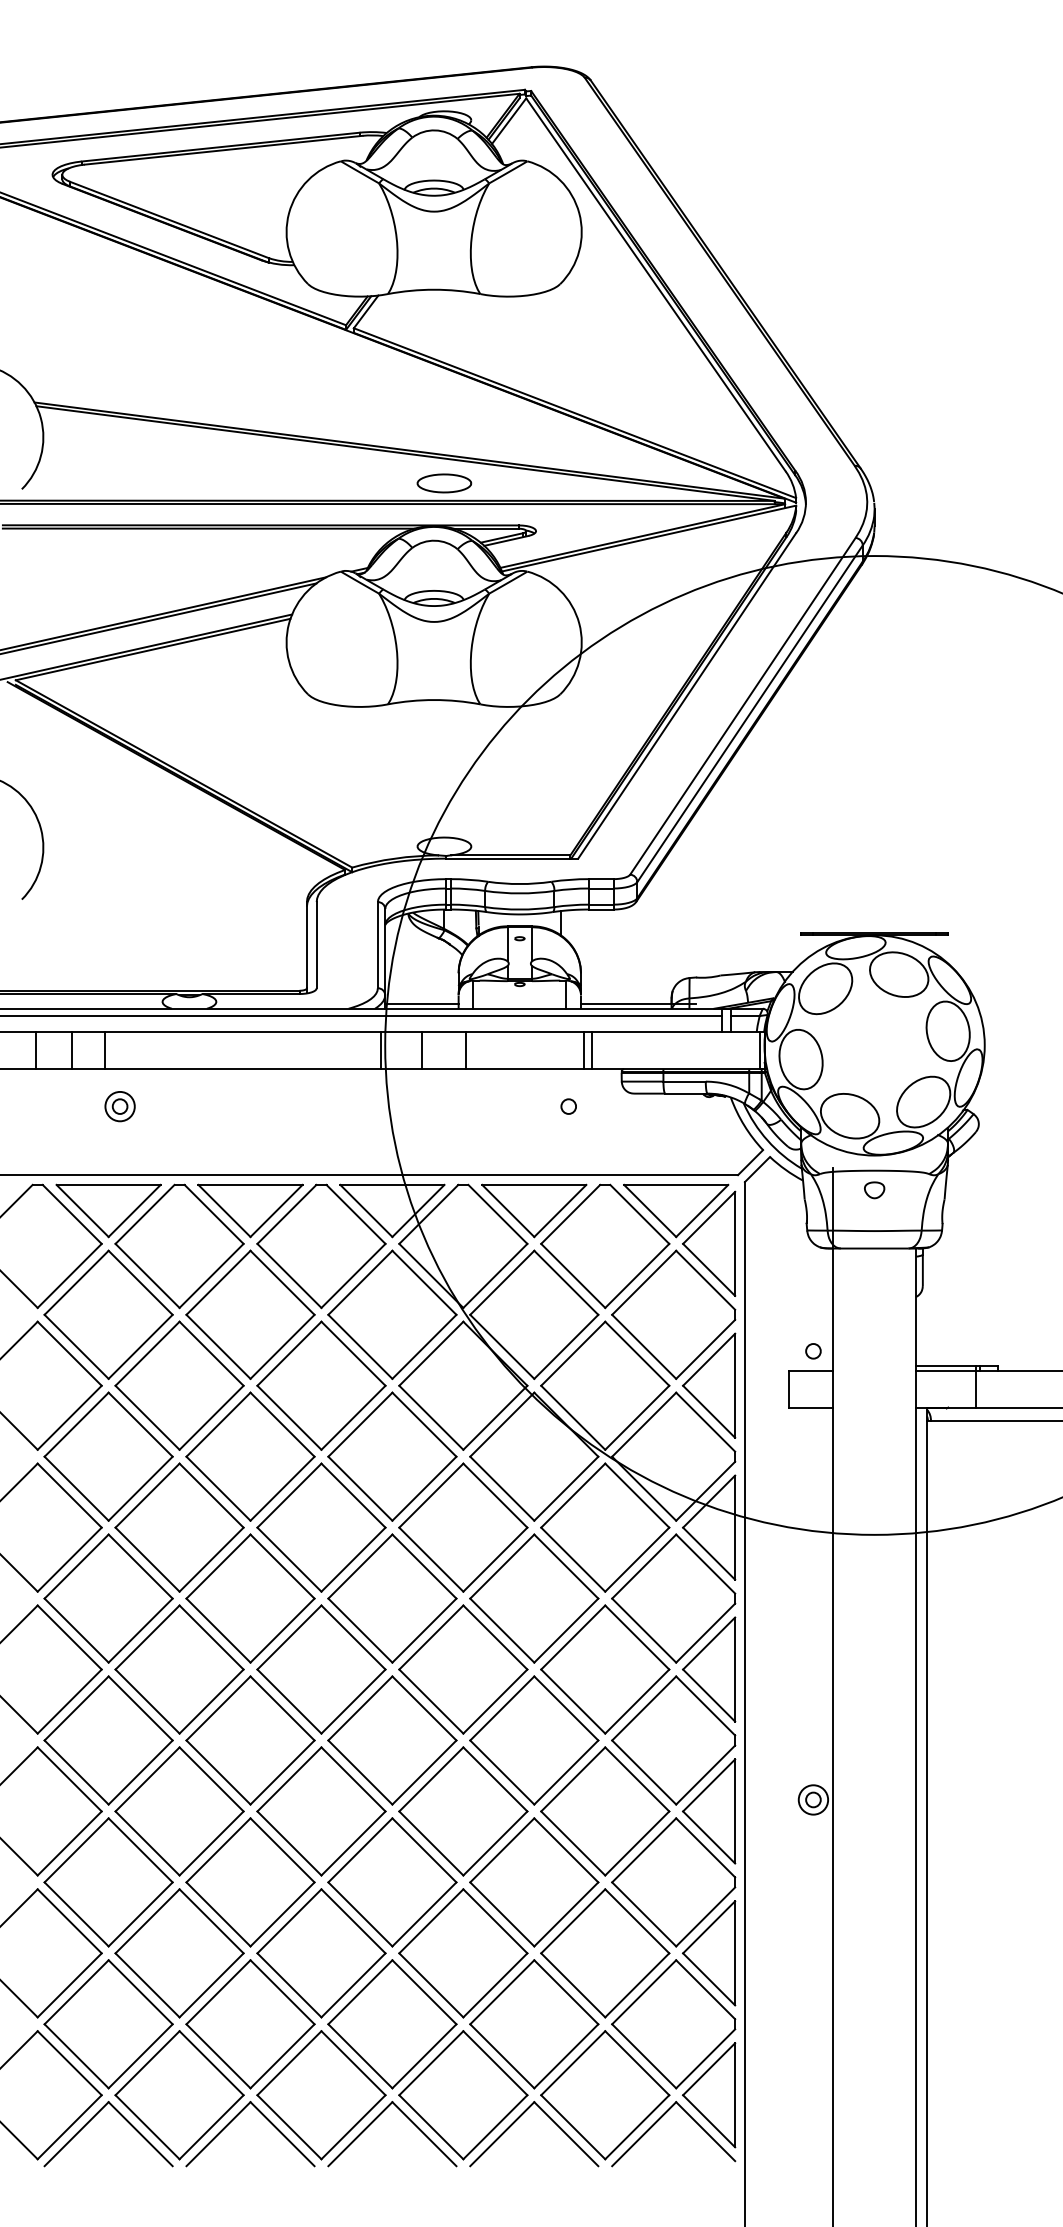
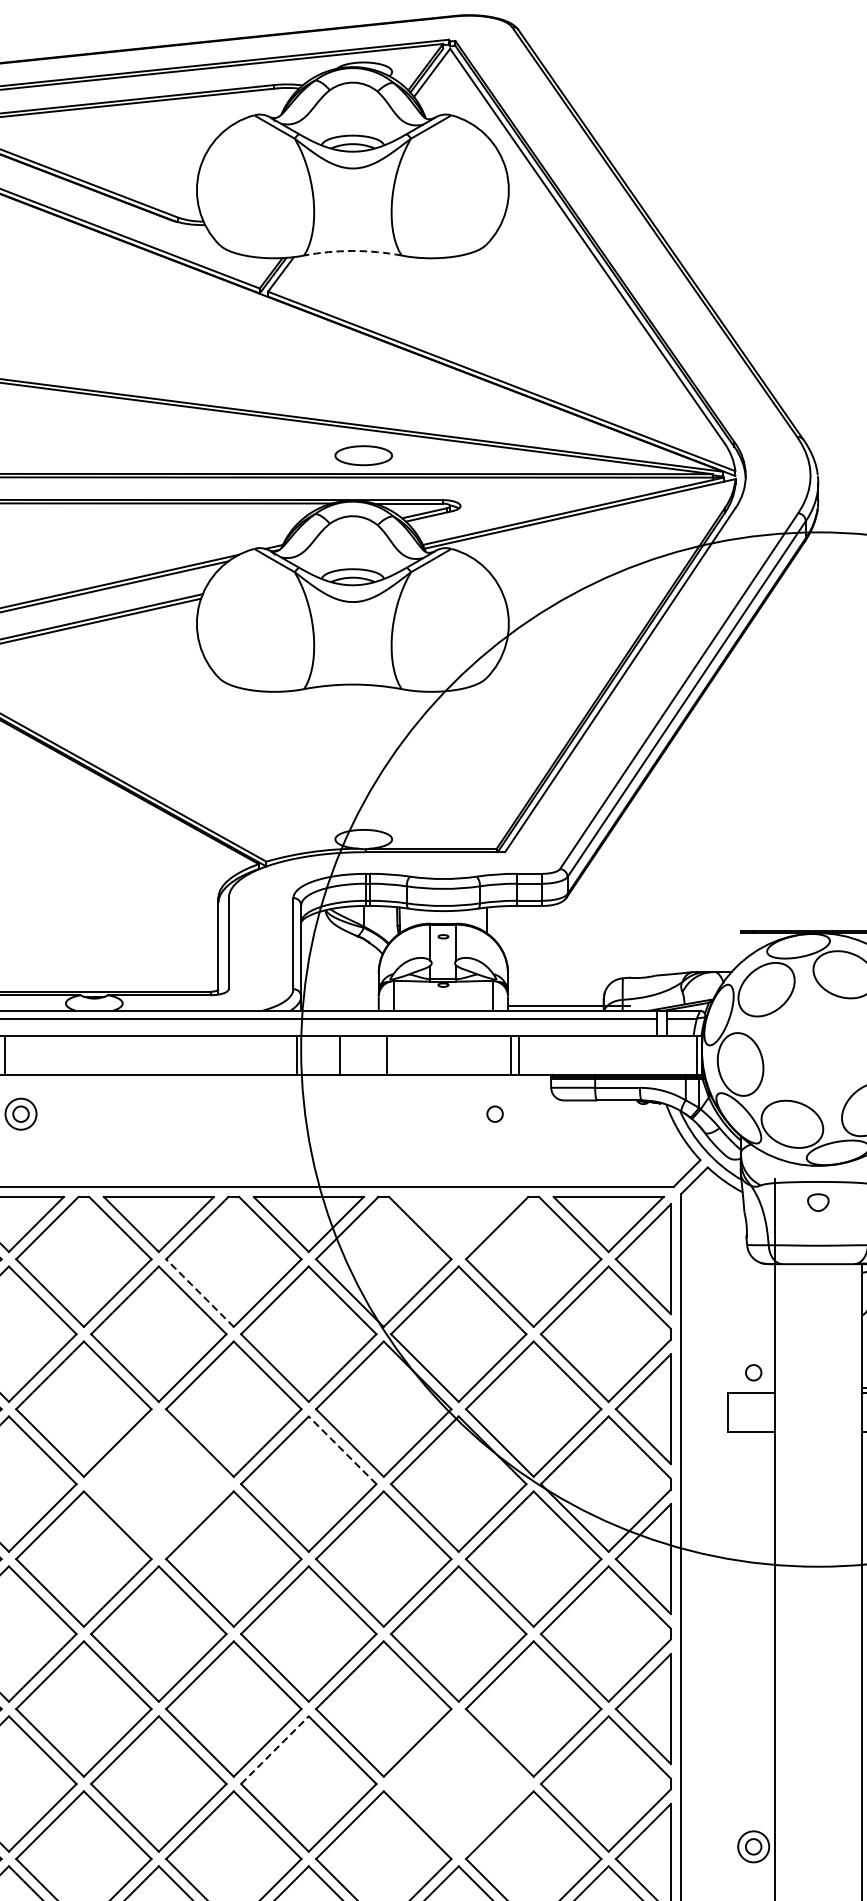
arc: (434, 289) -> (353, 250), solid -> dashed
line: (421, 1004) -> (339, 1006), removed
part: (534, 1210) -> (458, 1223), removed
line: (289, 1275) -> (200, 1292), solid -> dashed
line: (424, 1424) -> (342, 1450), solid -> dashed
part: (250, 1456) -> (158, 1483), removed
line: (360, 1708) -> (275, 1750), solid -> dashed
part: (534, 1740) -> (458, 1784), removed

